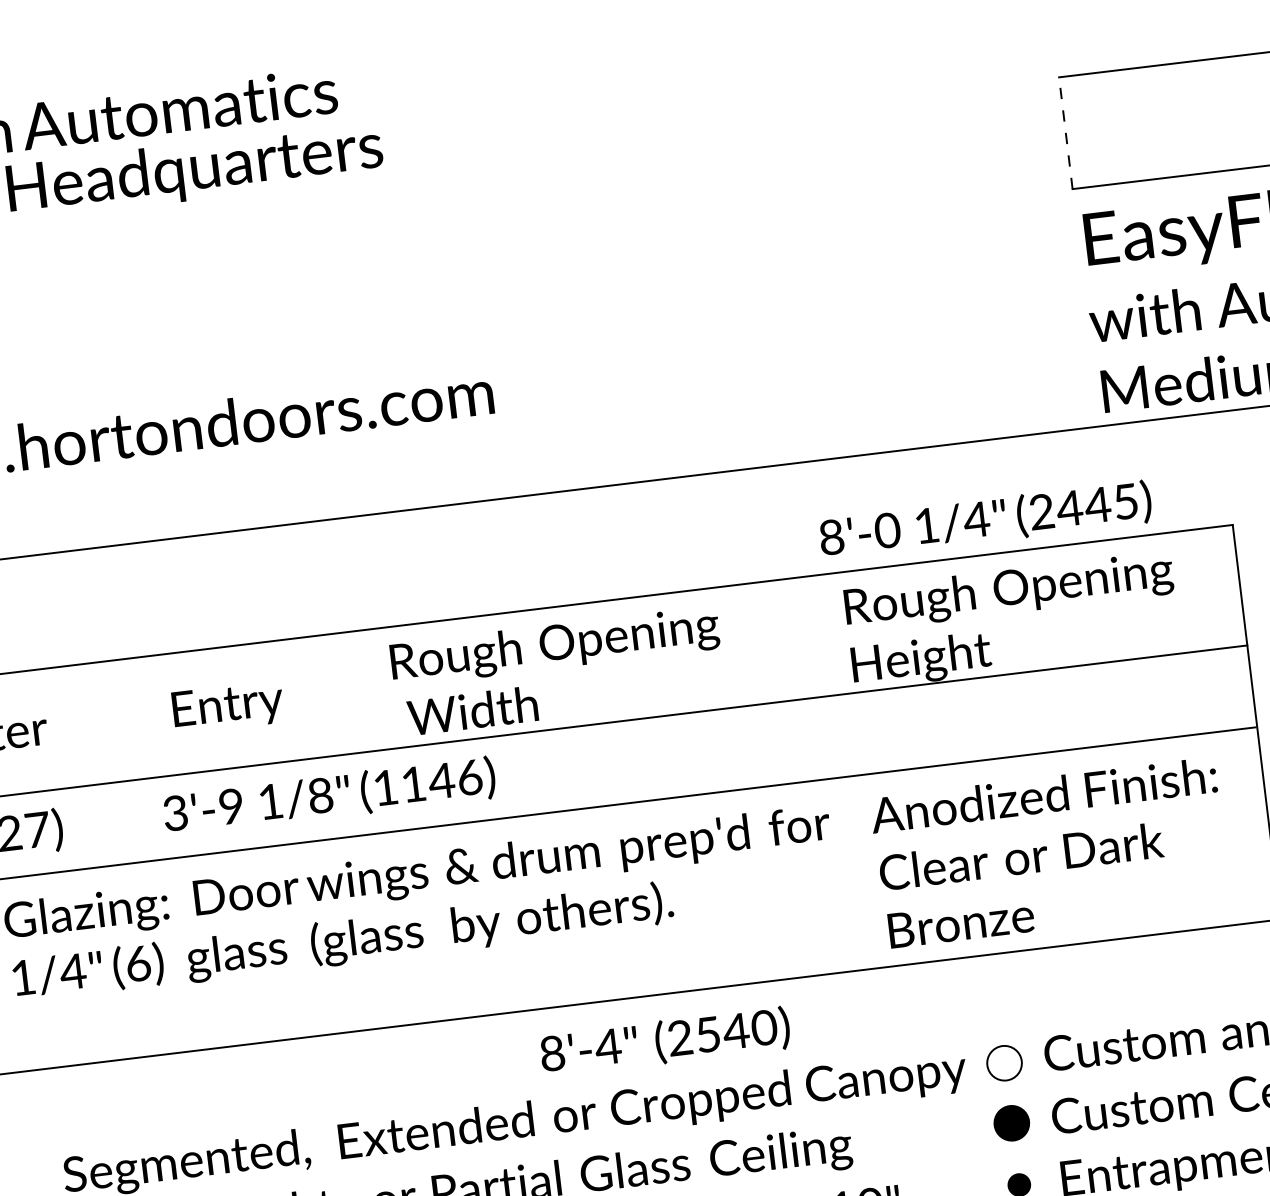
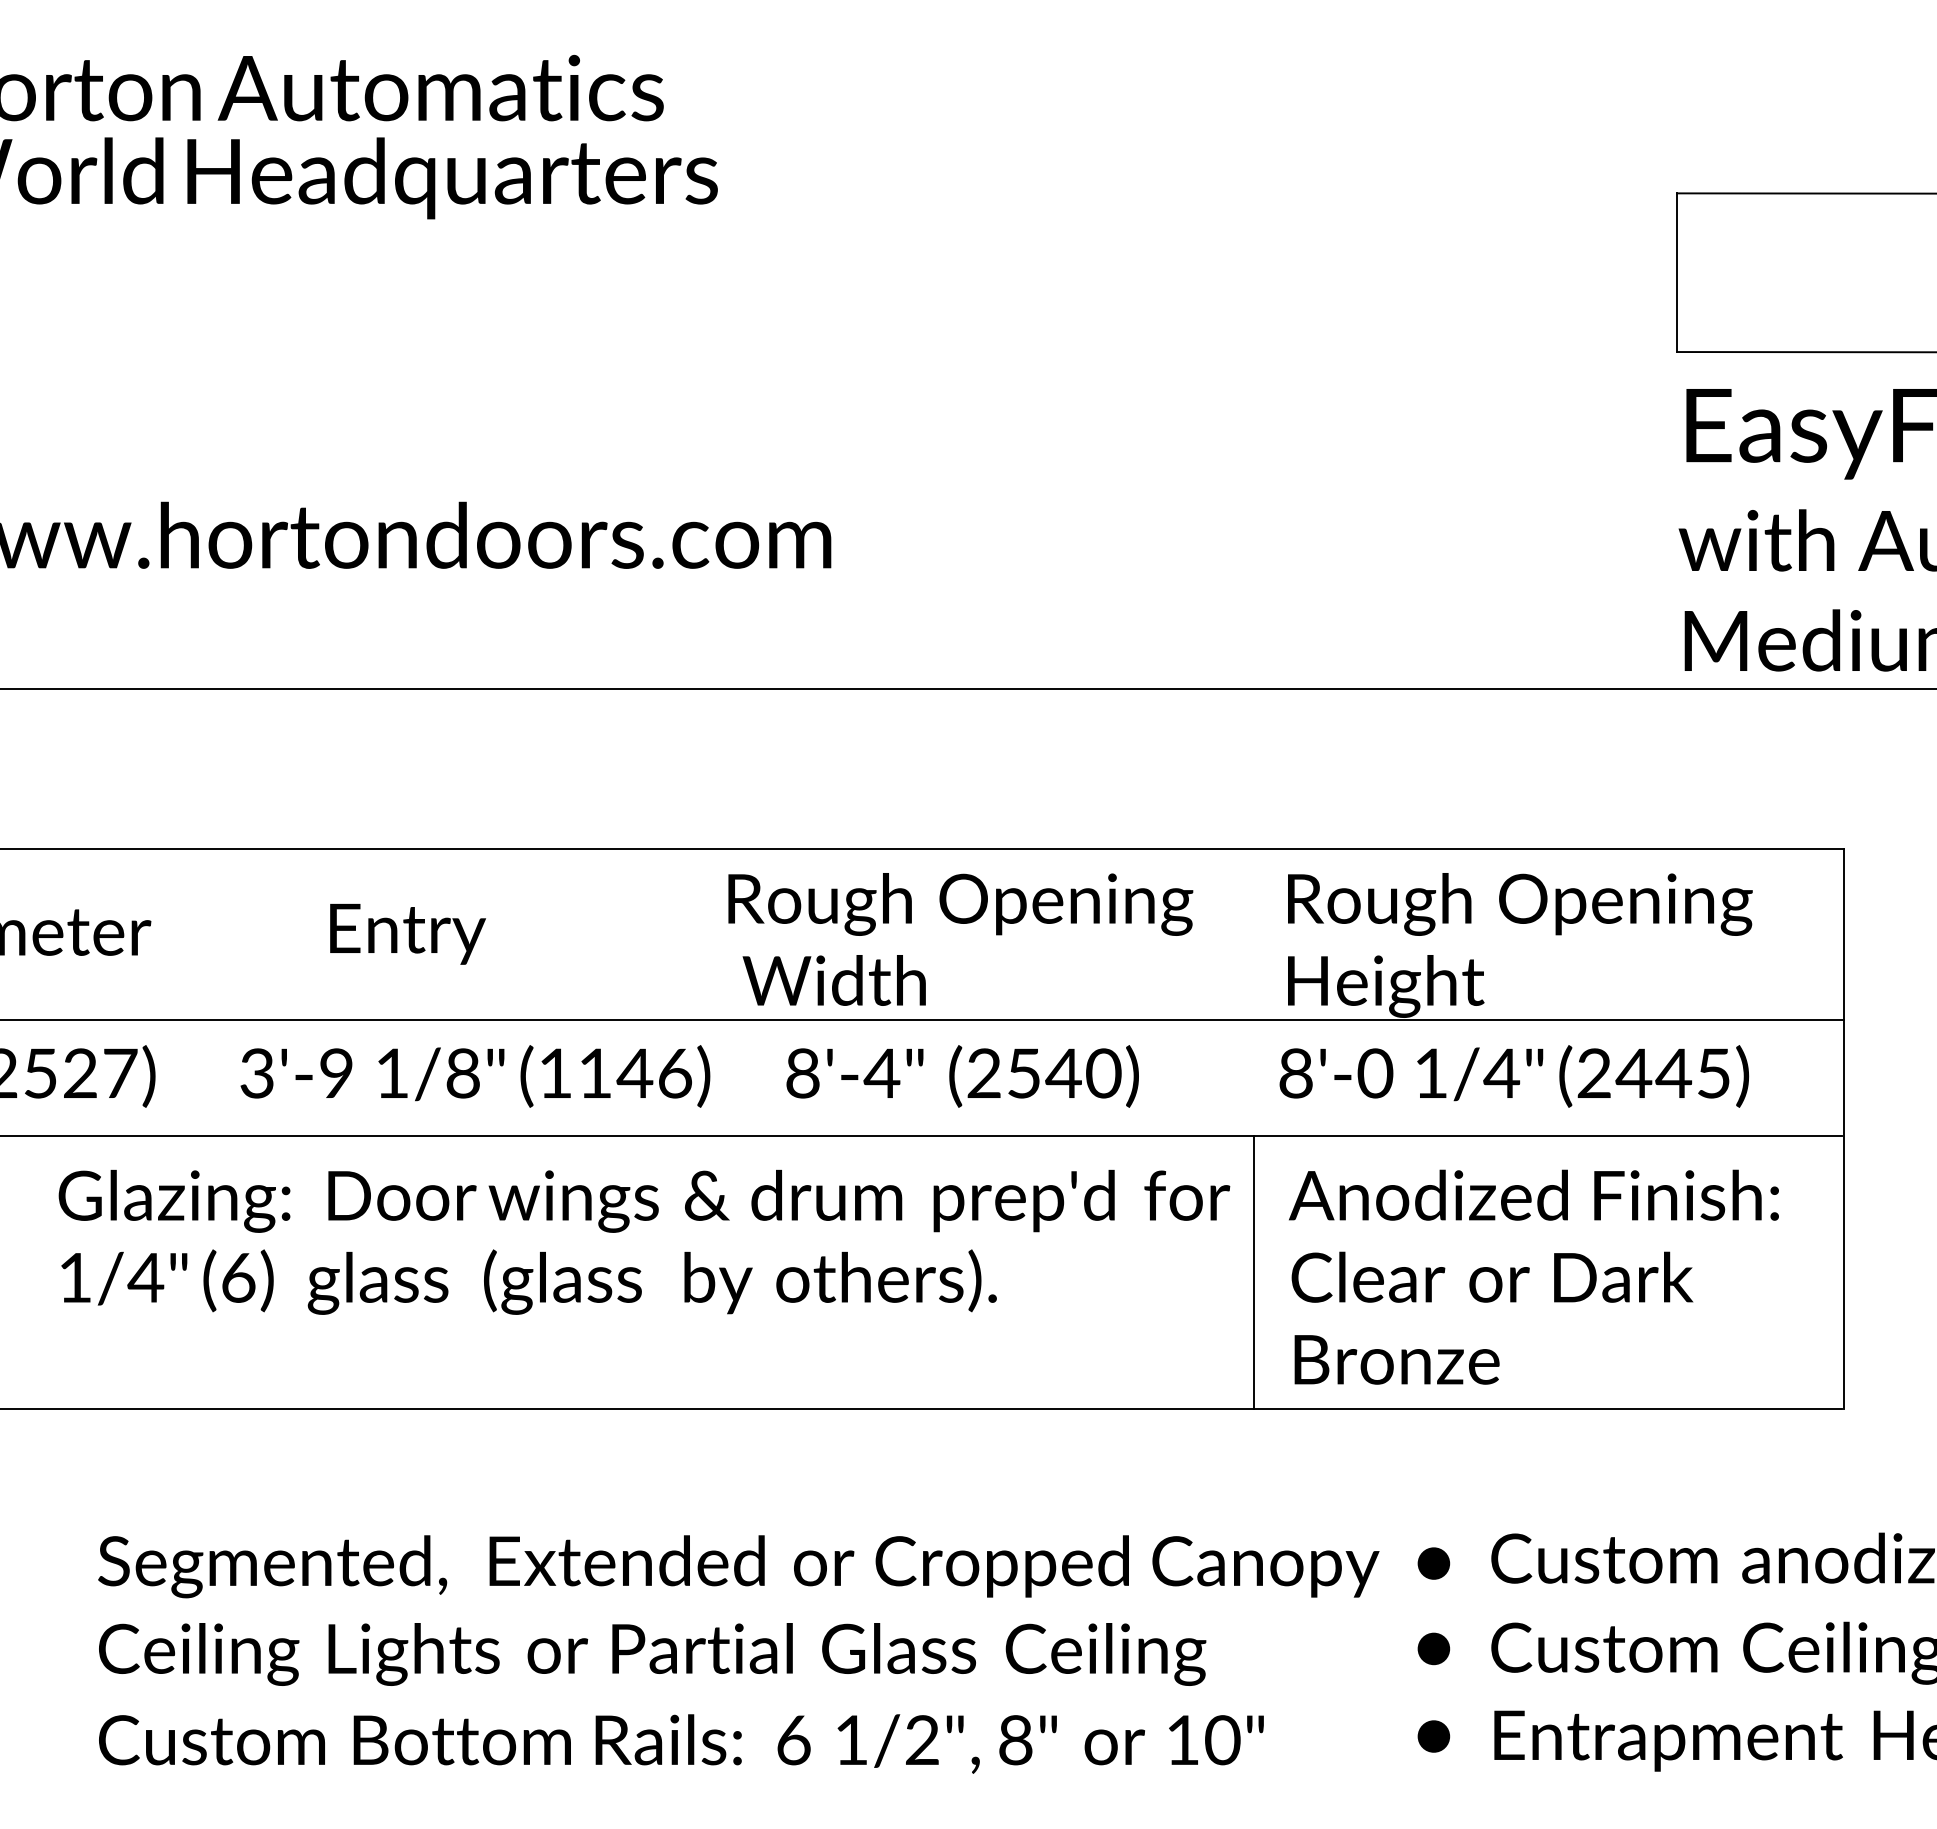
line: (1066, 133) -> (1677, 272), dashed -> solid
text: (985, 520) -> (1514, 1076), moved
text: (558, 671) -> (960, 939), moved
text: (329, 796) -> (475, 1076), moved
line: (852, 873) -> (1253, 1272), added
text: (665, 1042) -> (962, 1076), moved
part: (1004, 1063) -> (1433, 1563), size x0.62
part: (1011, 1123) -> (1433, 1648), size x0.62

